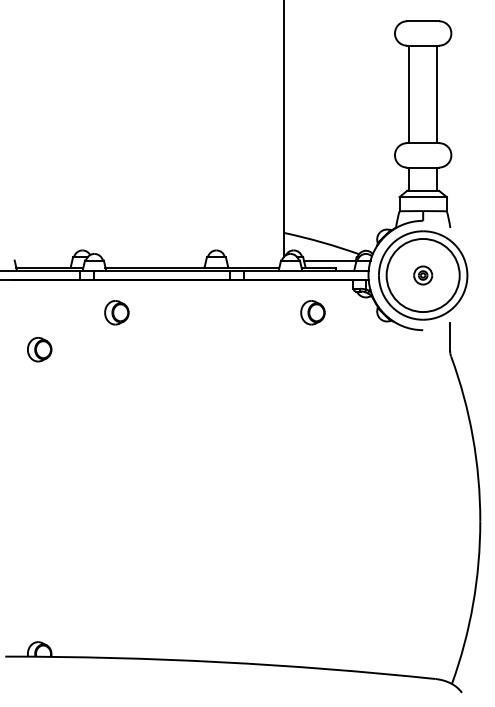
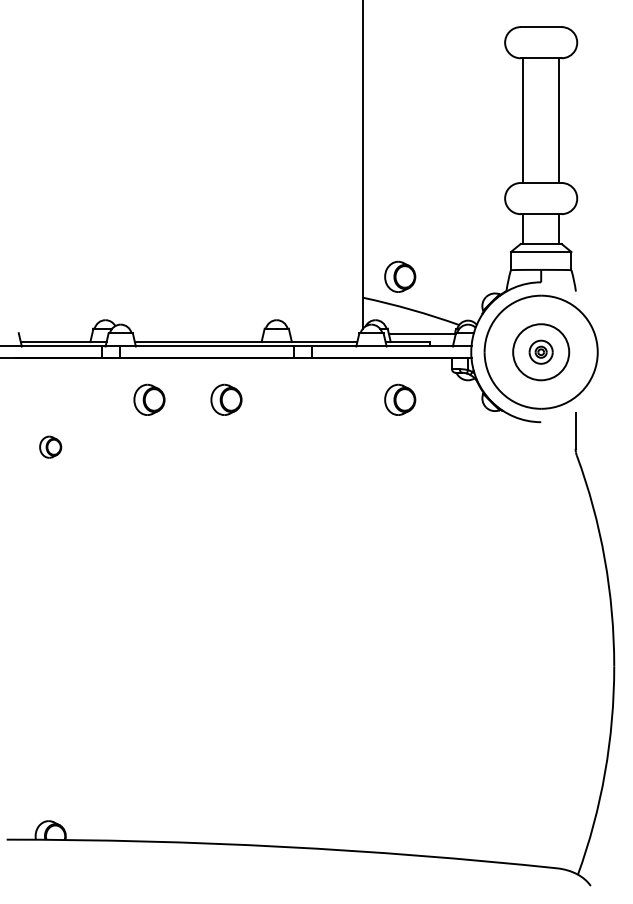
part: (313, 216) -> (400, 276), added
circle: (422, 274) -> (540, 351), size x0.6
part: (177, 312) -> (226, 399), added
part: (39, 349) -> (50, 447), size x0.7

